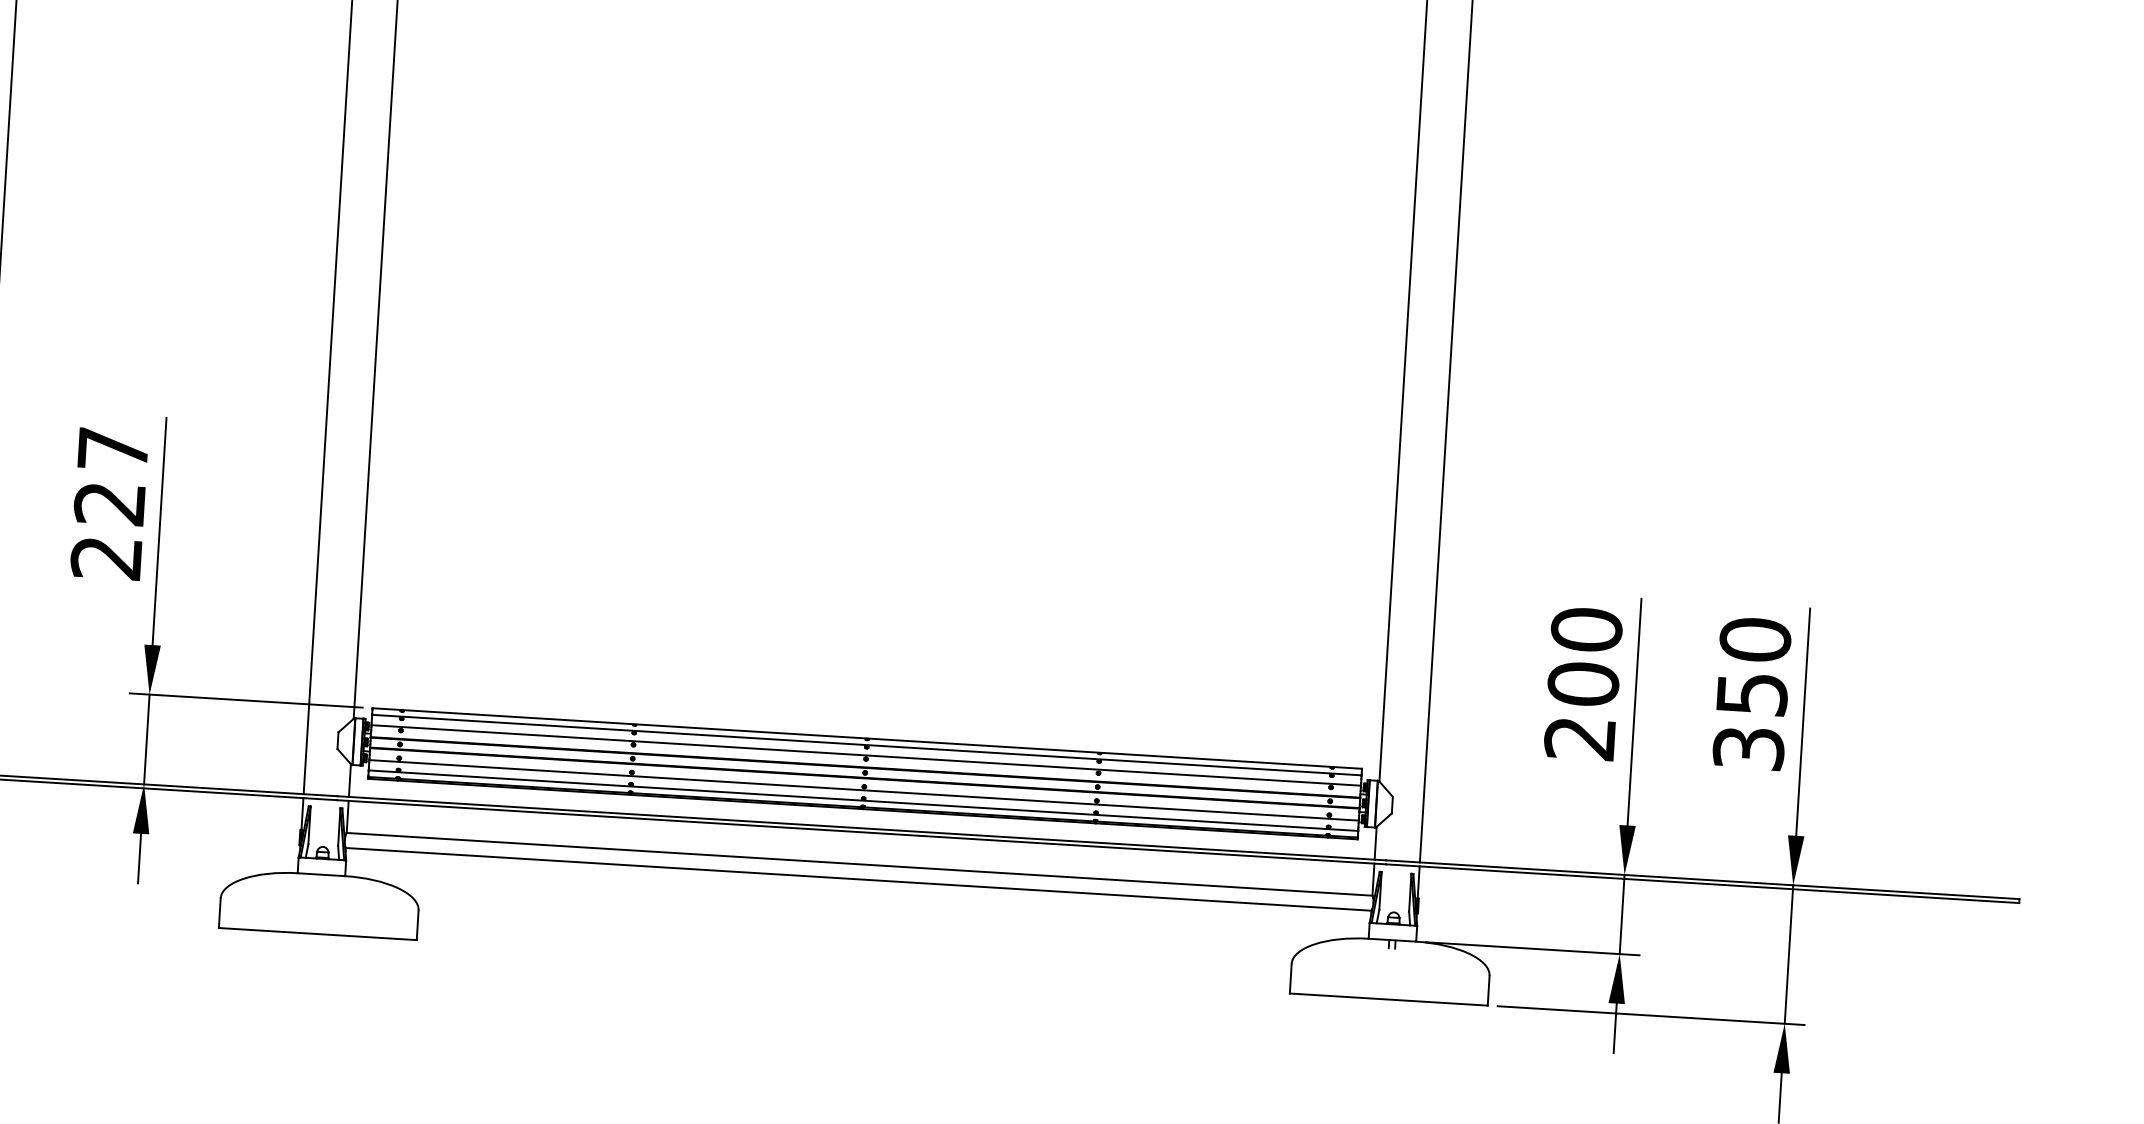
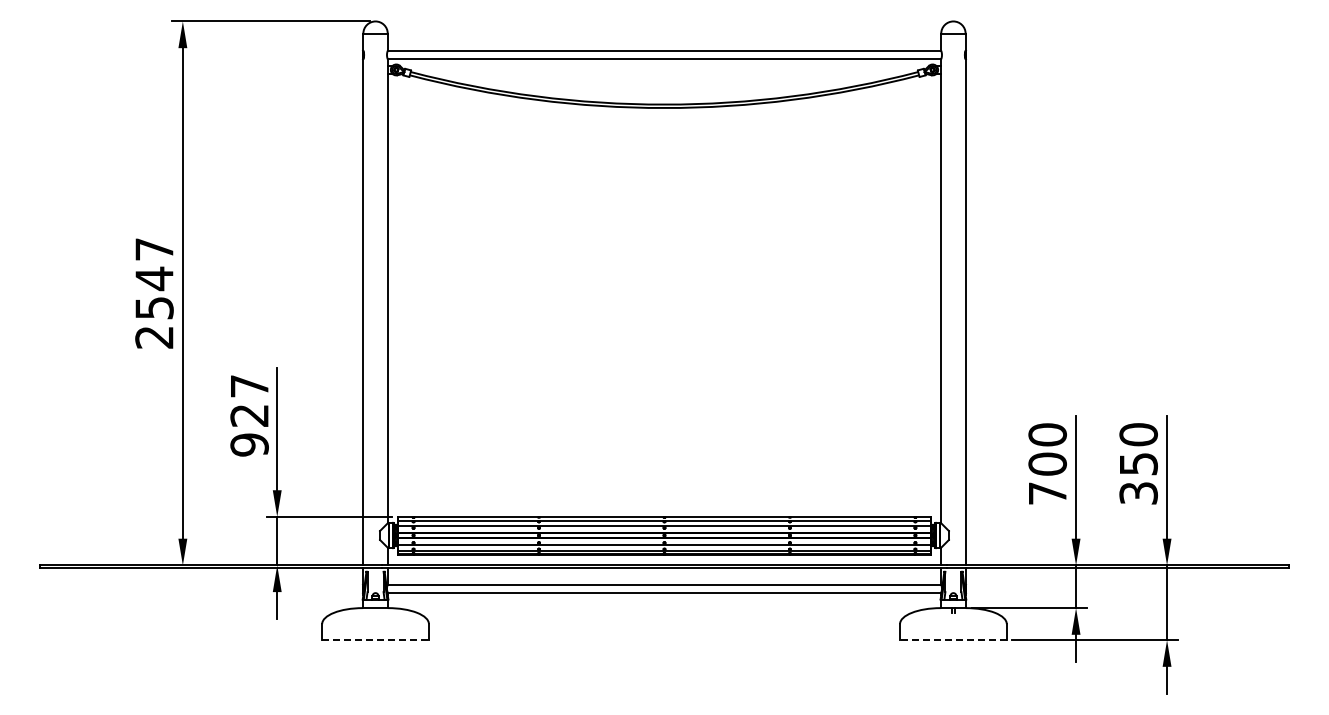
text: (106, 557) -> (249, 444), 227 -> 927
text: (1579, 738) -> (1047, 493), 200 -> 700
line: (319, 934) -> (376, 640), solid -> dashed
line: (1387, 1000) -> (952, 640), solid -> dashed

